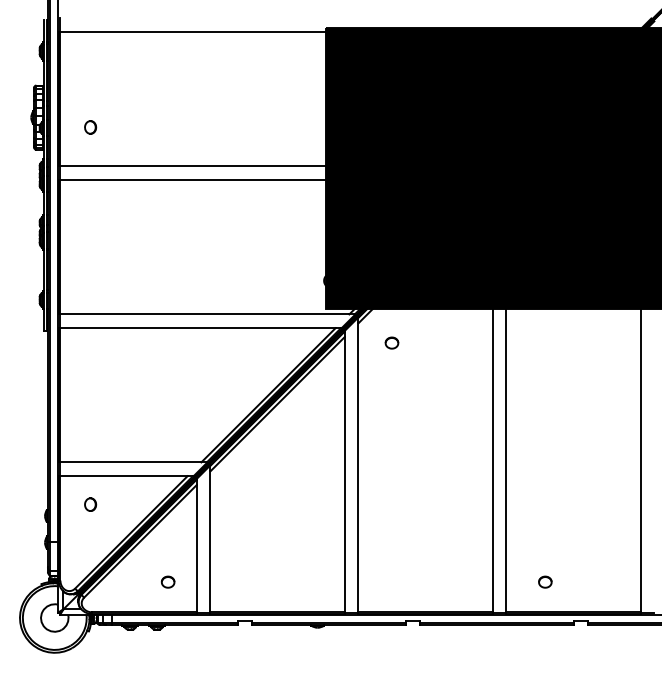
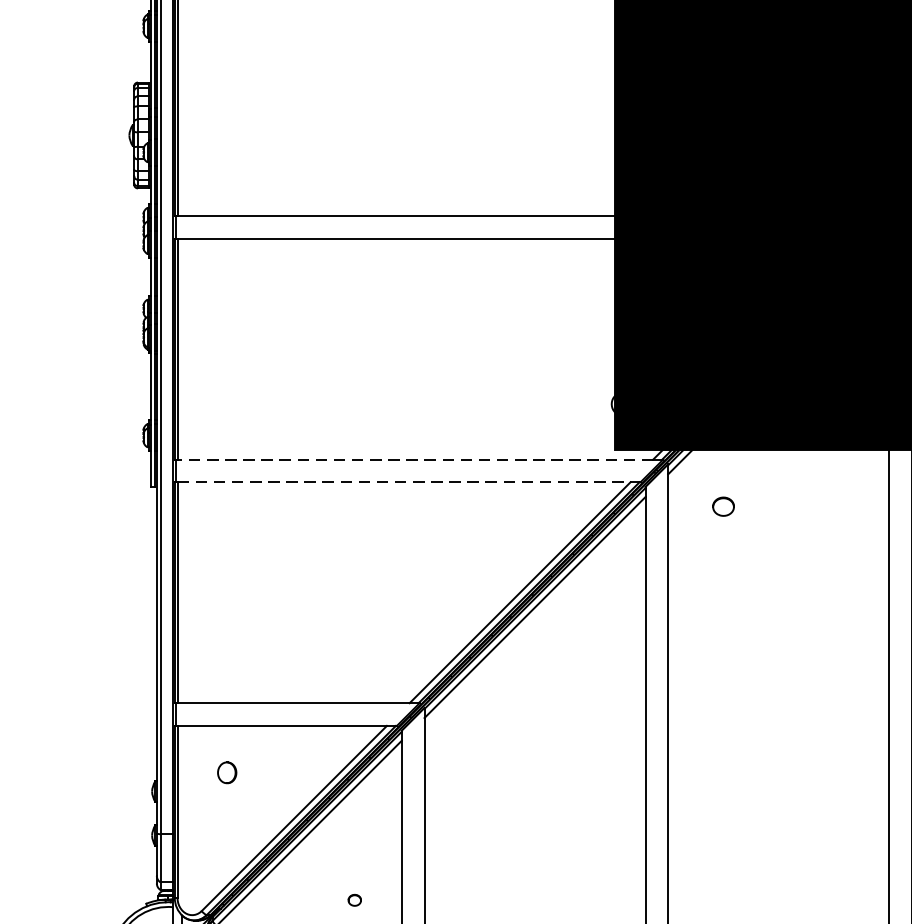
part: (90, 127) -> (227, 151), removed
line: (204, 314) -> (414, 459), solid -> dashed
line: (197, 328) -> (403, 482), solid -> dashed
part: (167, 581) -> (353, 899), size x0.6

